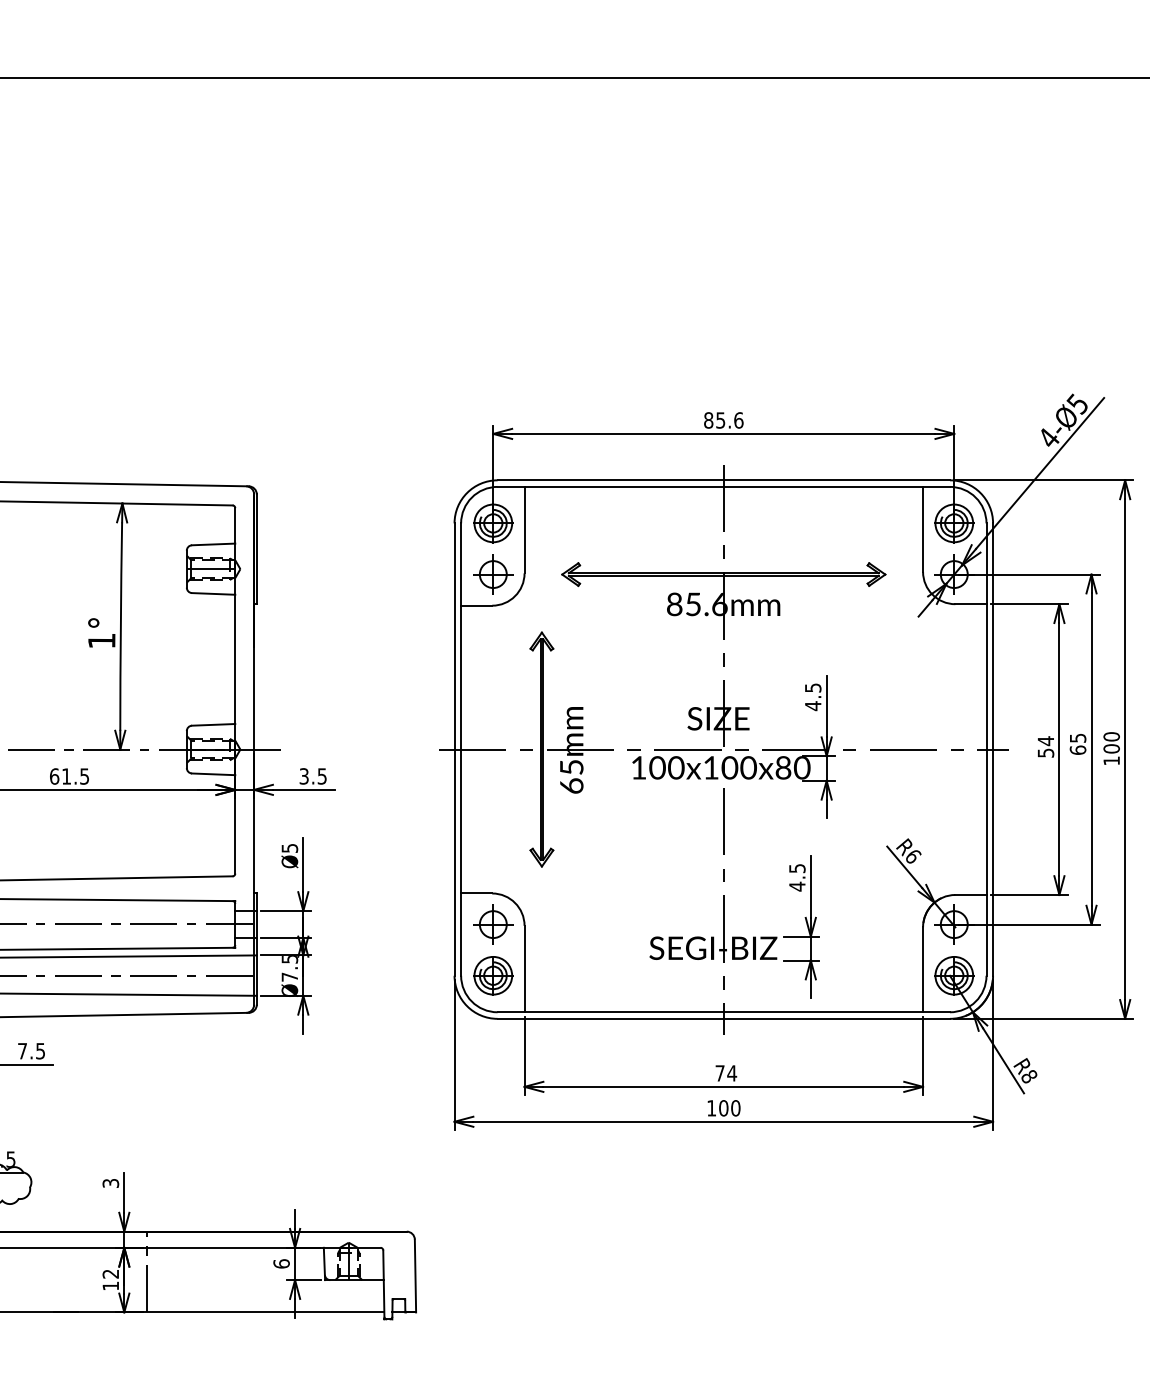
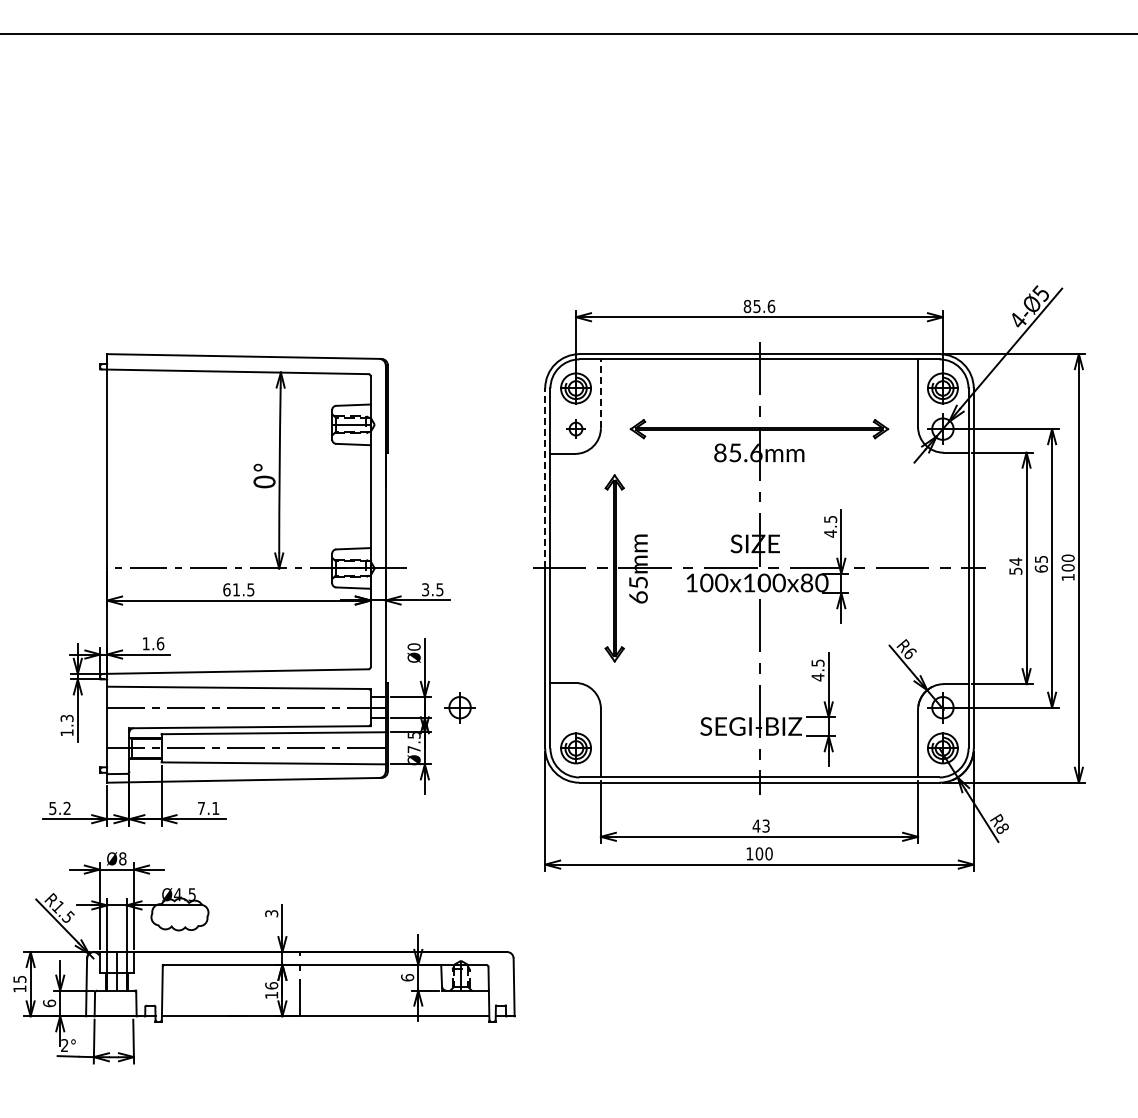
line: (524, 529) -> (600, 393), solid -> dashed
part: (492, 573) -> (575, 428), size x0.6
line: (454, 636) -> (545, 478), solid -> dashed
text: (101, 640) -> (264, 481), 1° -> 0°
text: (289, 847) -> (413, 646), Ø5 -> Ø0
part: (492, 924) -> (459, 707), moved
text: (40, 1051) -> (215, 808), 7.5 -> 7.1
text: (726, 1072) -> (761, 825), 74 -> 43
text: (110, 1273) -> (271, 985), 12 -> 16

